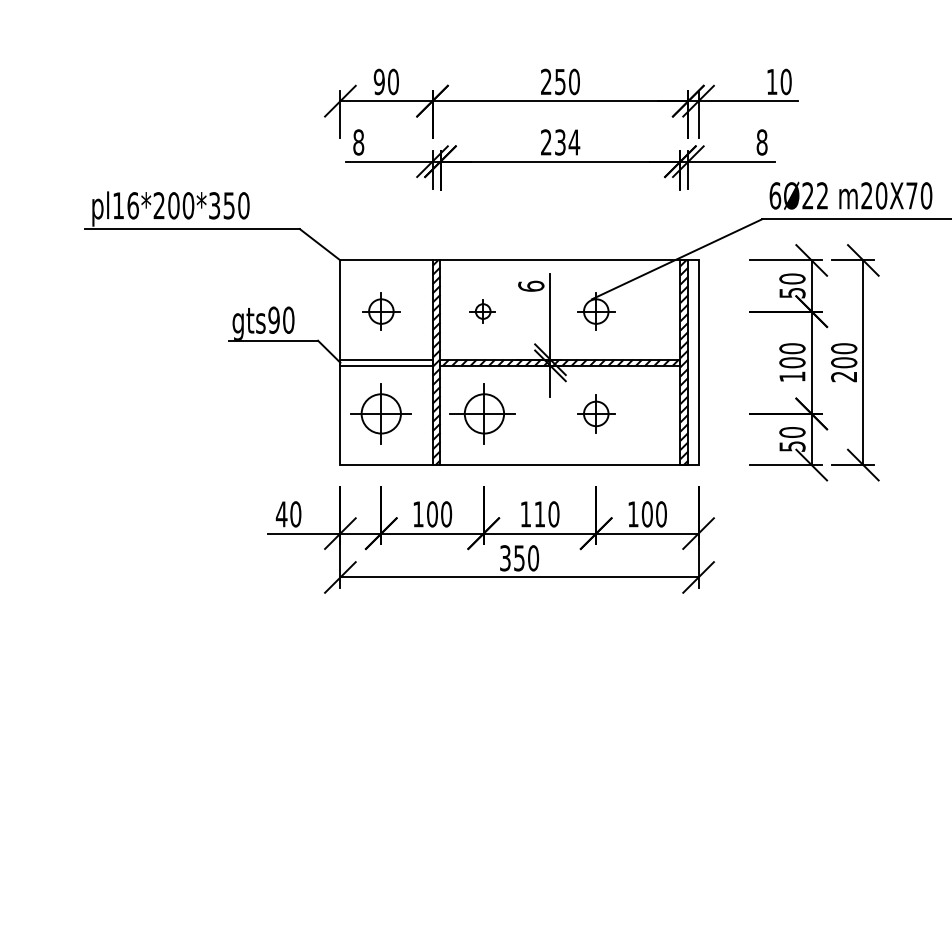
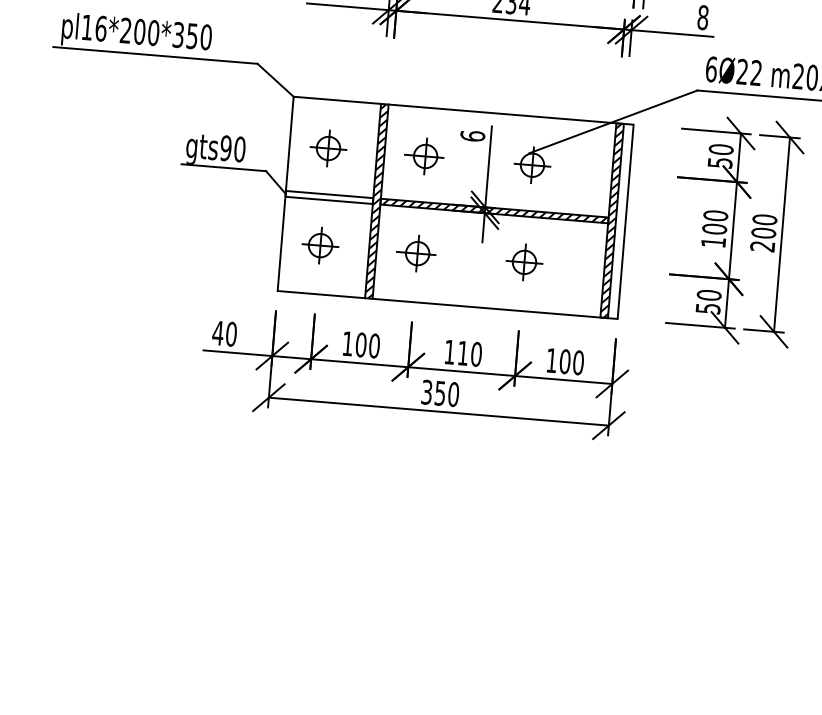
part: (482, 311) -> (424, 156), size x1.67
part: (381, 413) -> (320, 245), size x0.62
part: (482, 413) -> (416, 253), size x0.62

